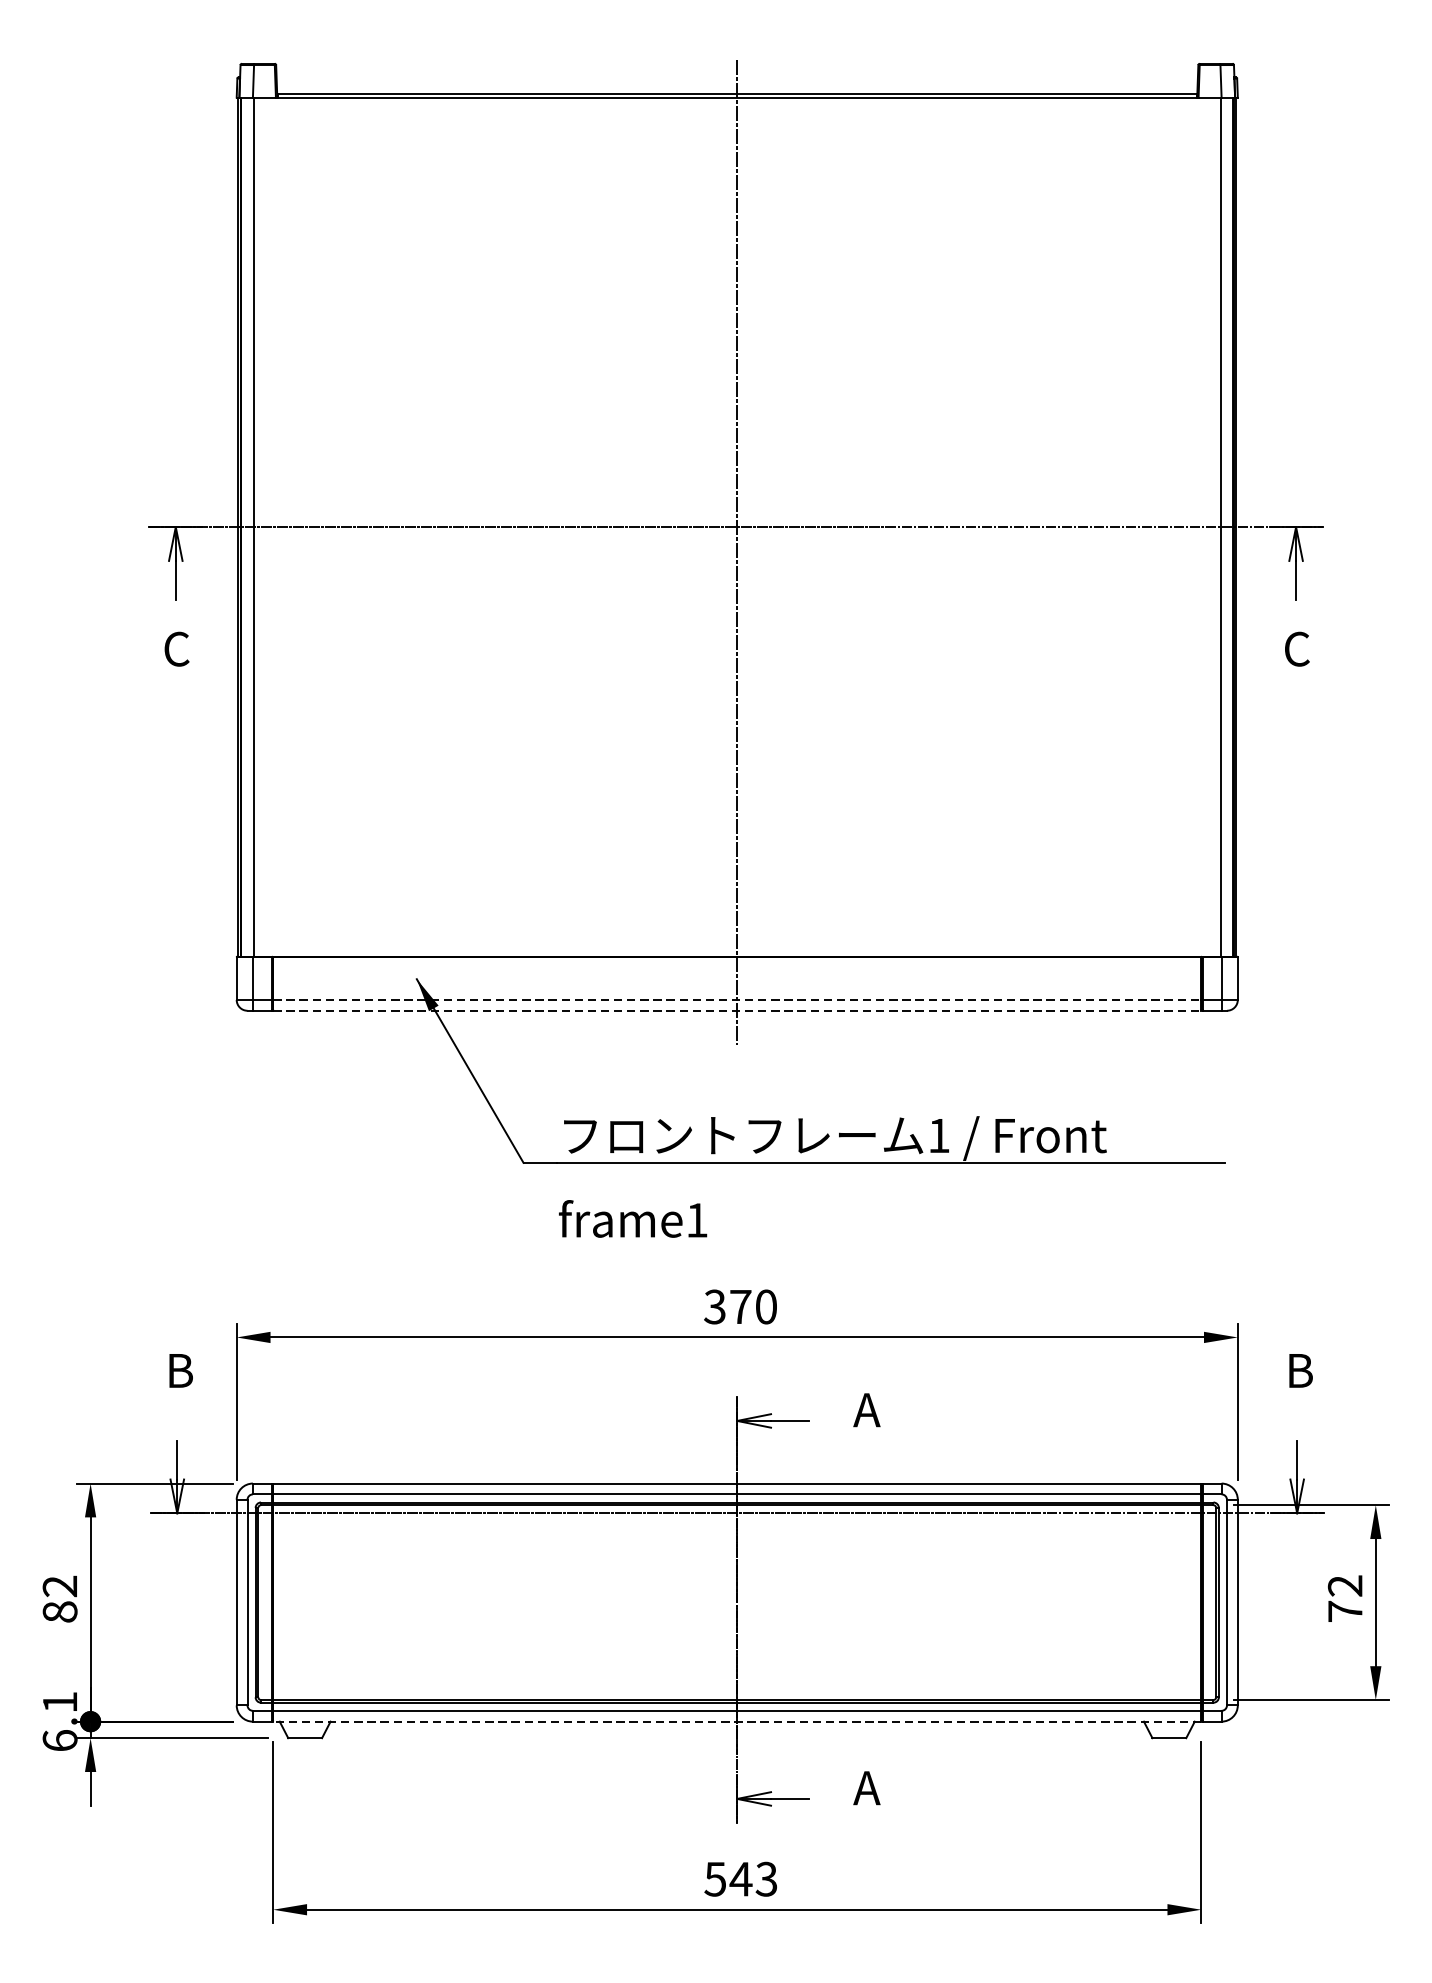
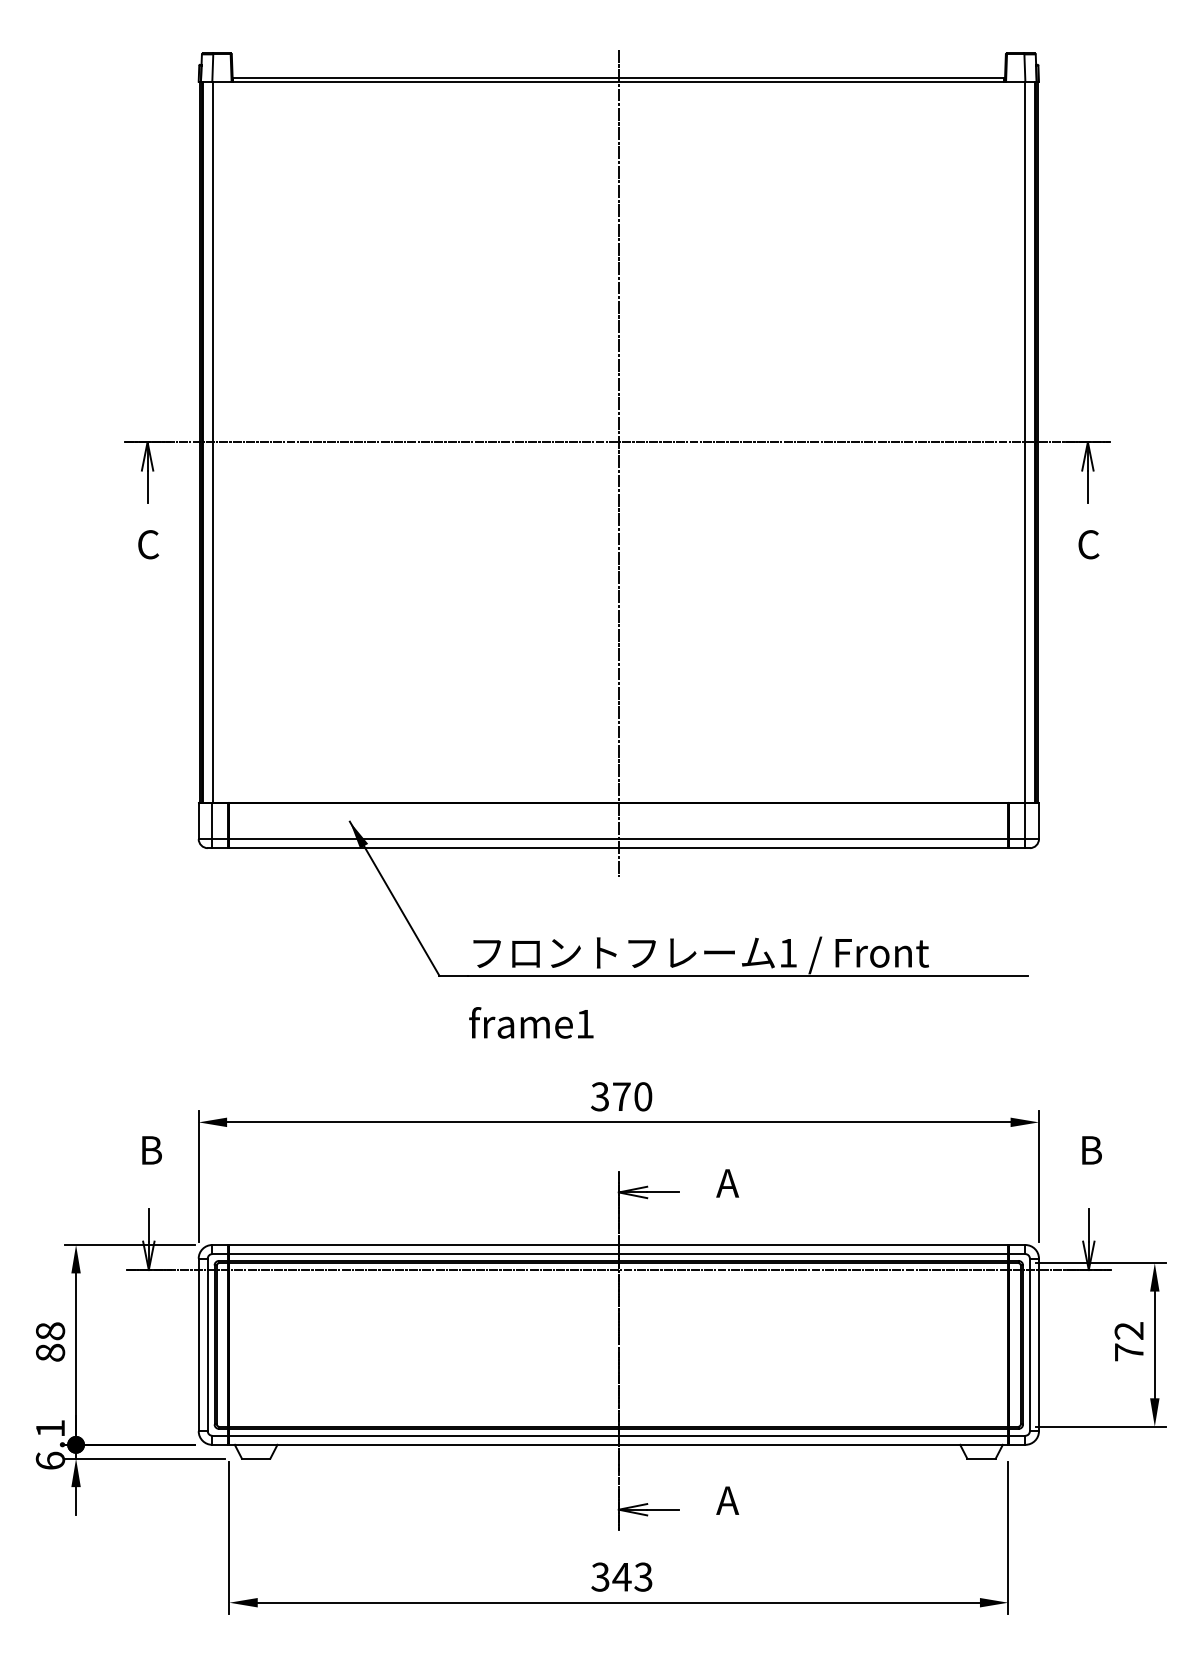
line: (738, 1000) -> (619, 839), dashed -> solid
line: (738, 1011) -> (619, 848), dashed -> solid
text: (60, 1586) -> (50, 1331), 82 -> 88
line: (736, 1721) -> (618, 1444), dashed -> solid
text: (715, 1878) -> (600, 1576), 543 -> 343

